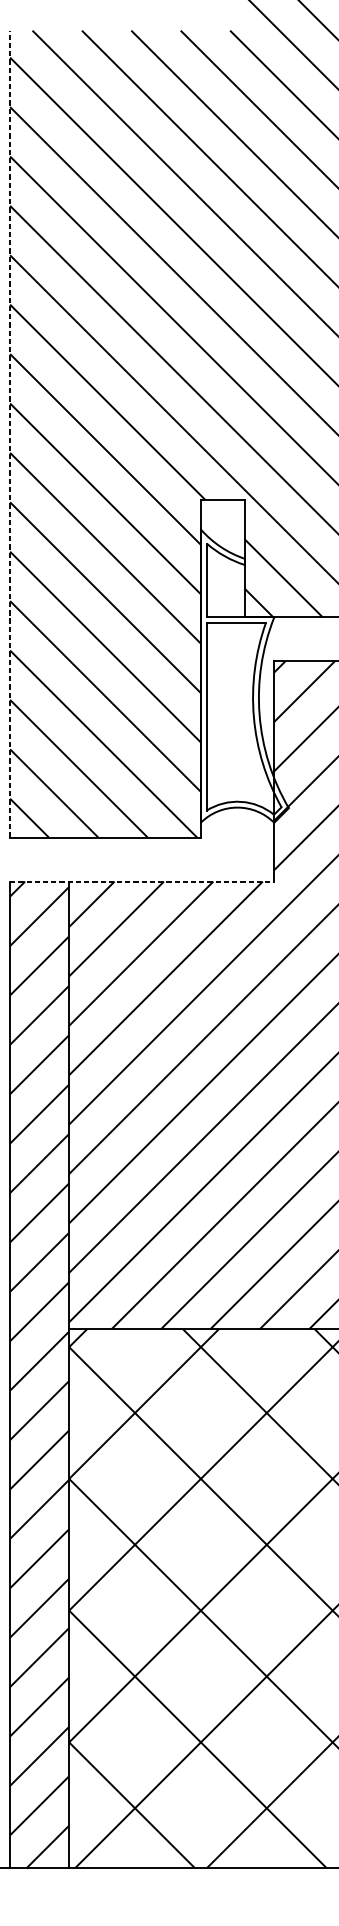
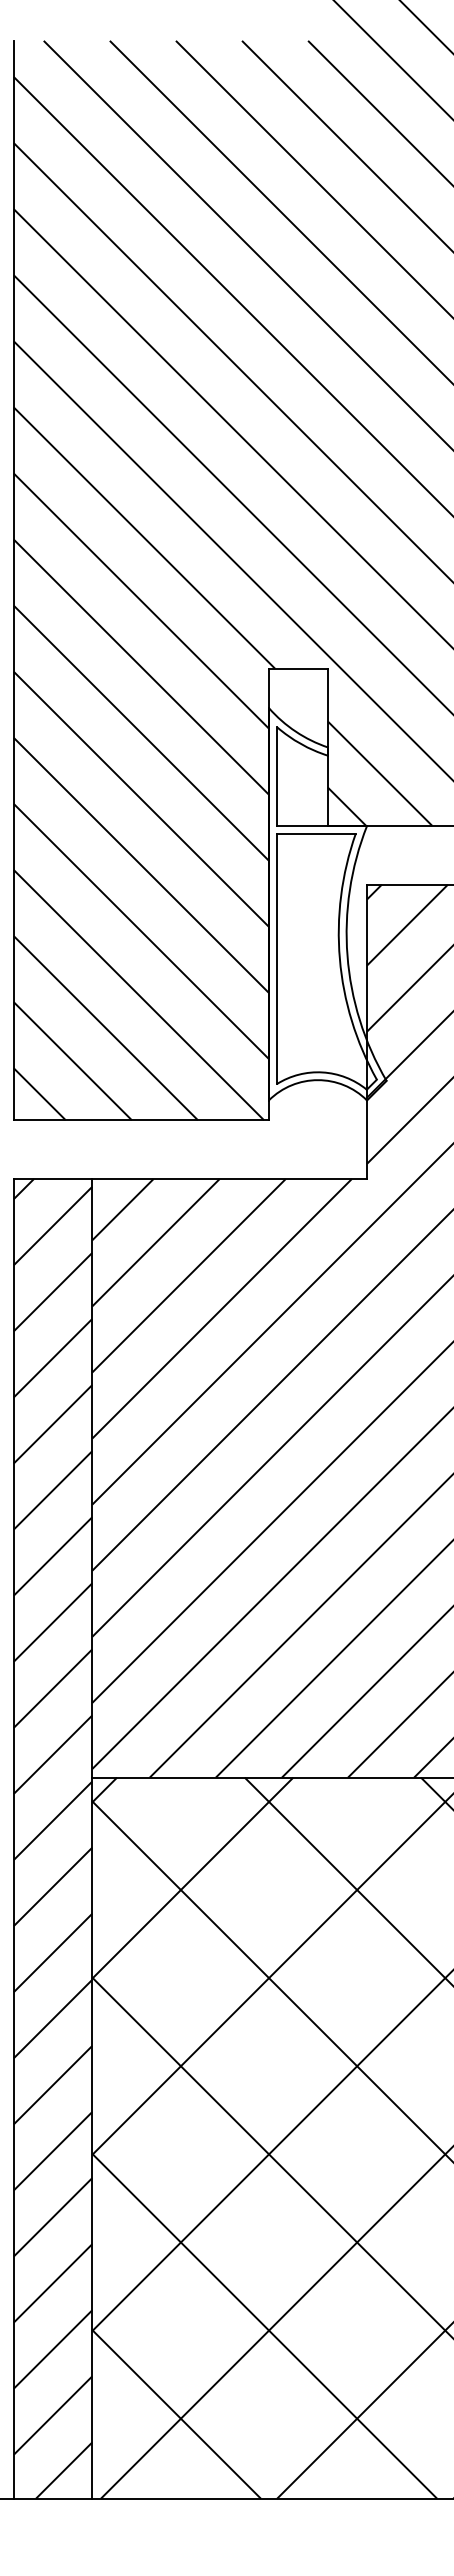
line: (9, 434) -> (13, 580), dashed -> solid
line: (142, 881) -> (190, 1179), dashed -> solid

